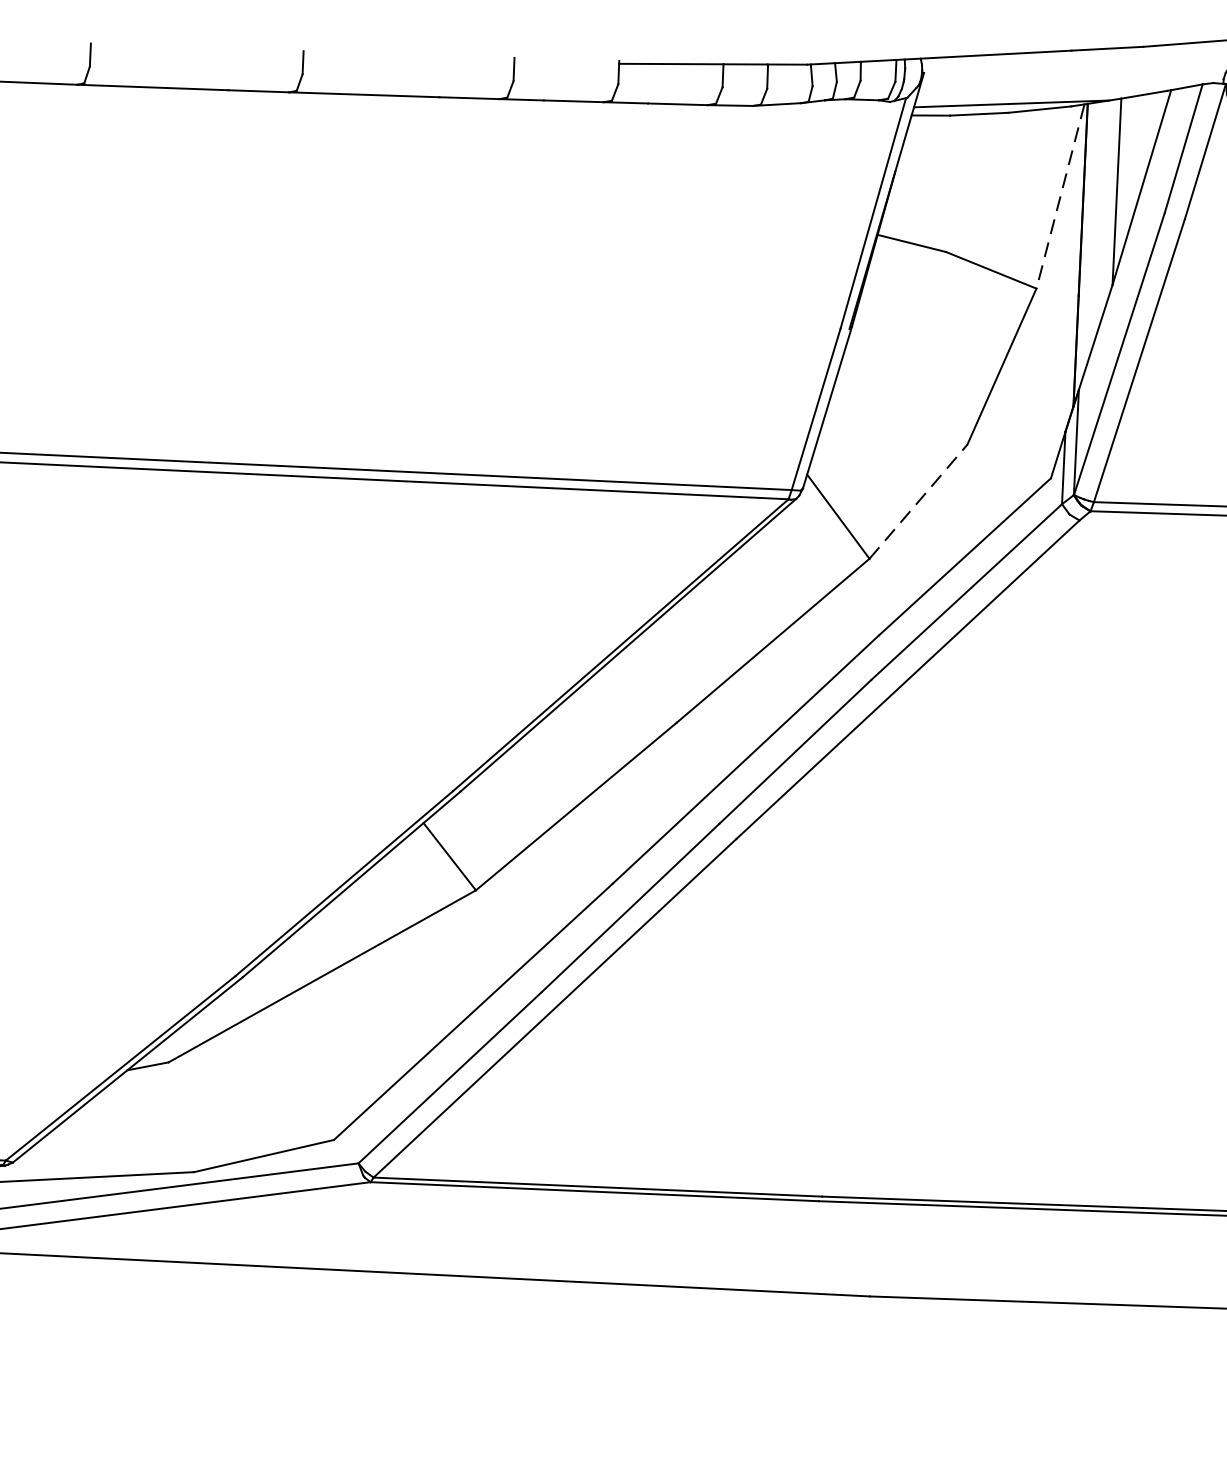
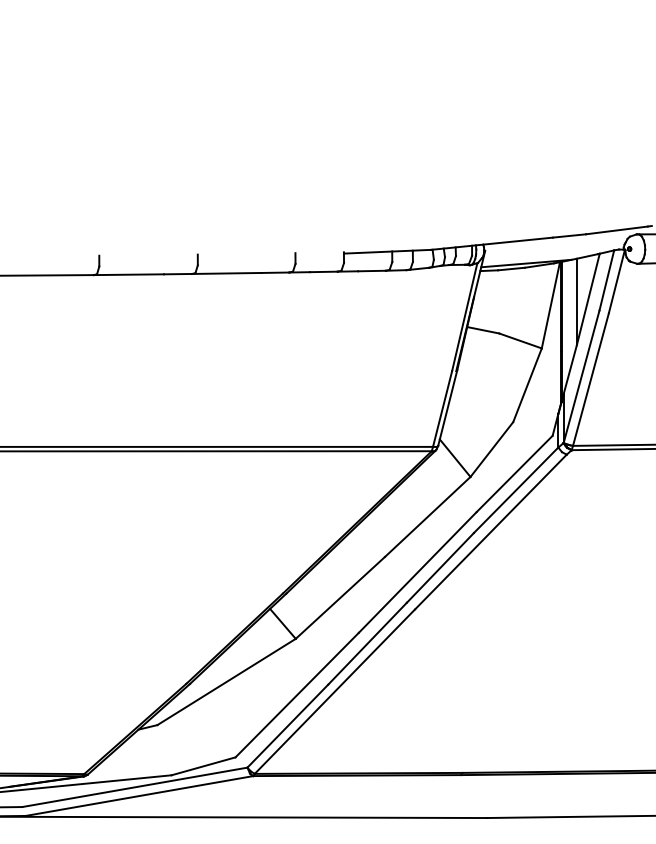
line: (1059, 196) -> (550, 305), dashed -> solid
line: (917, 501) -> (491, 449), dashed -> solid

